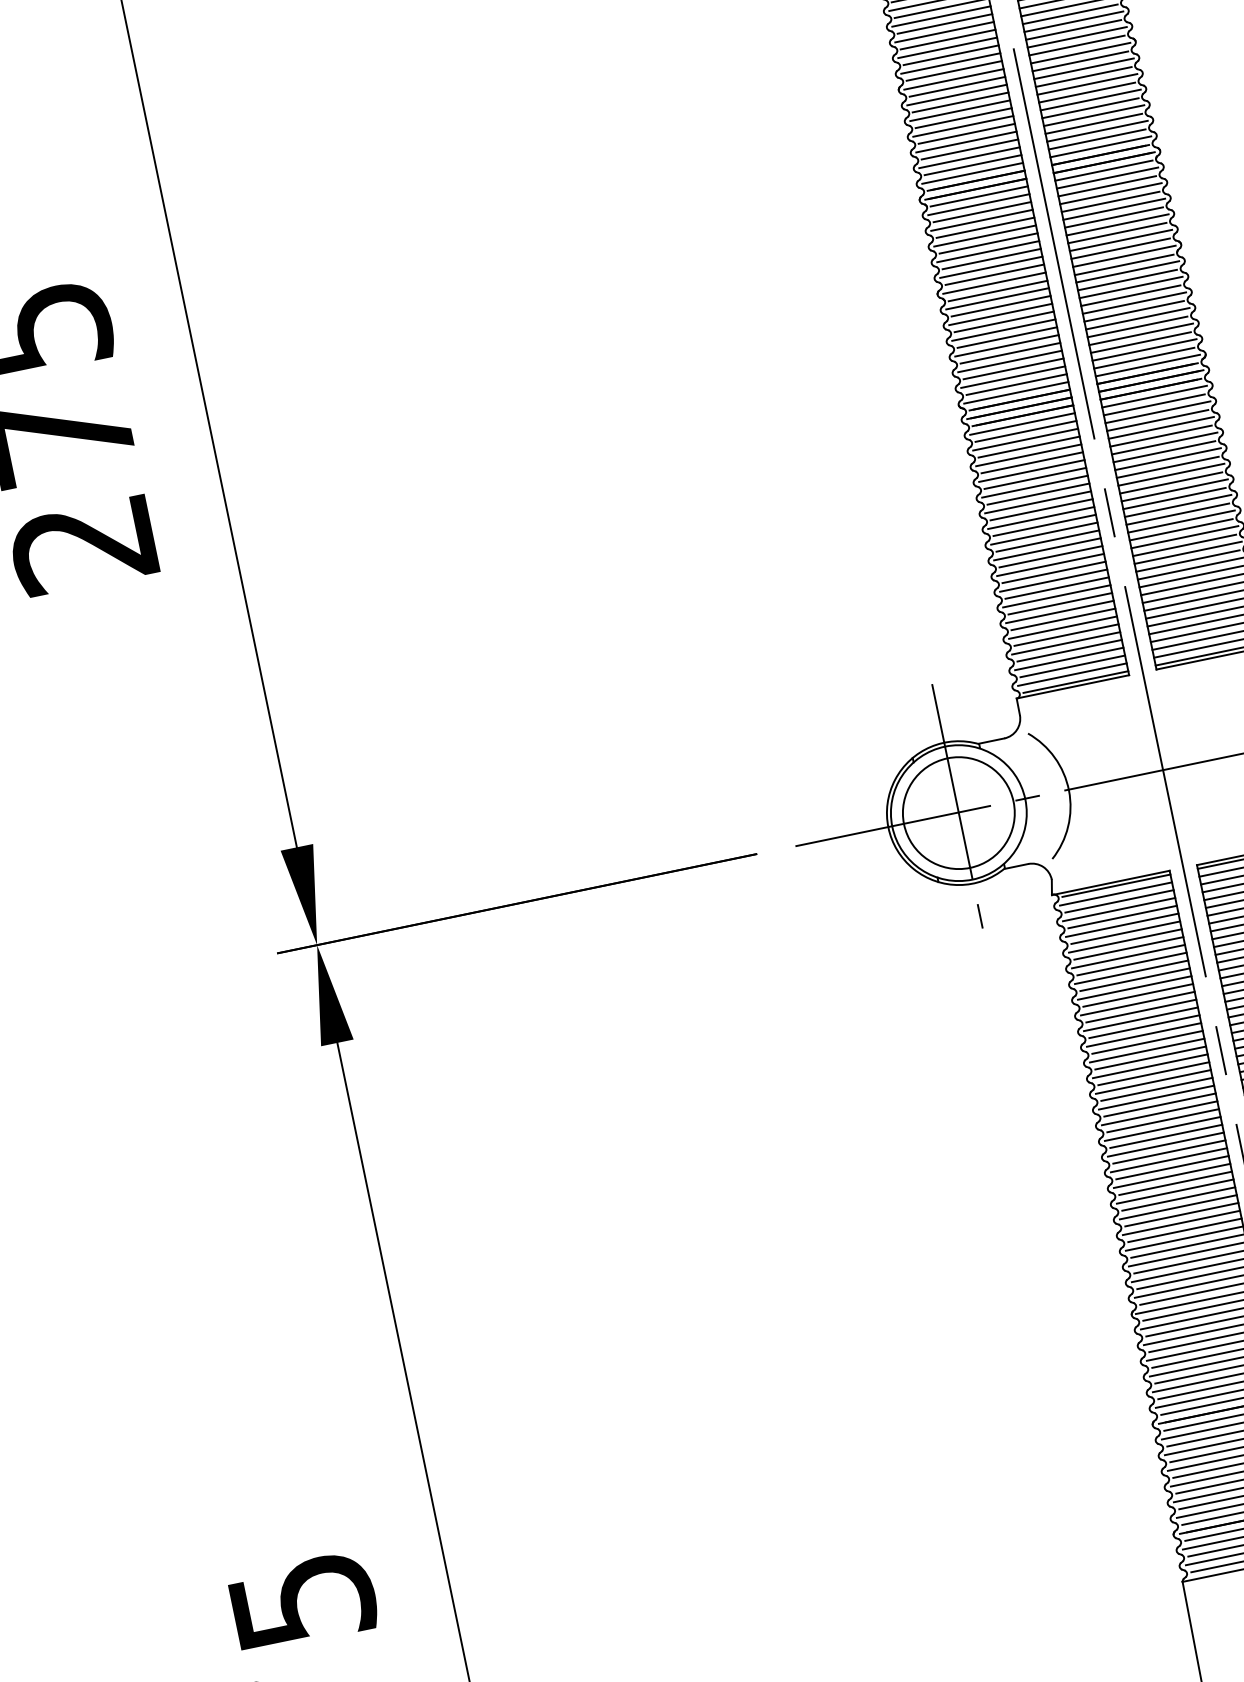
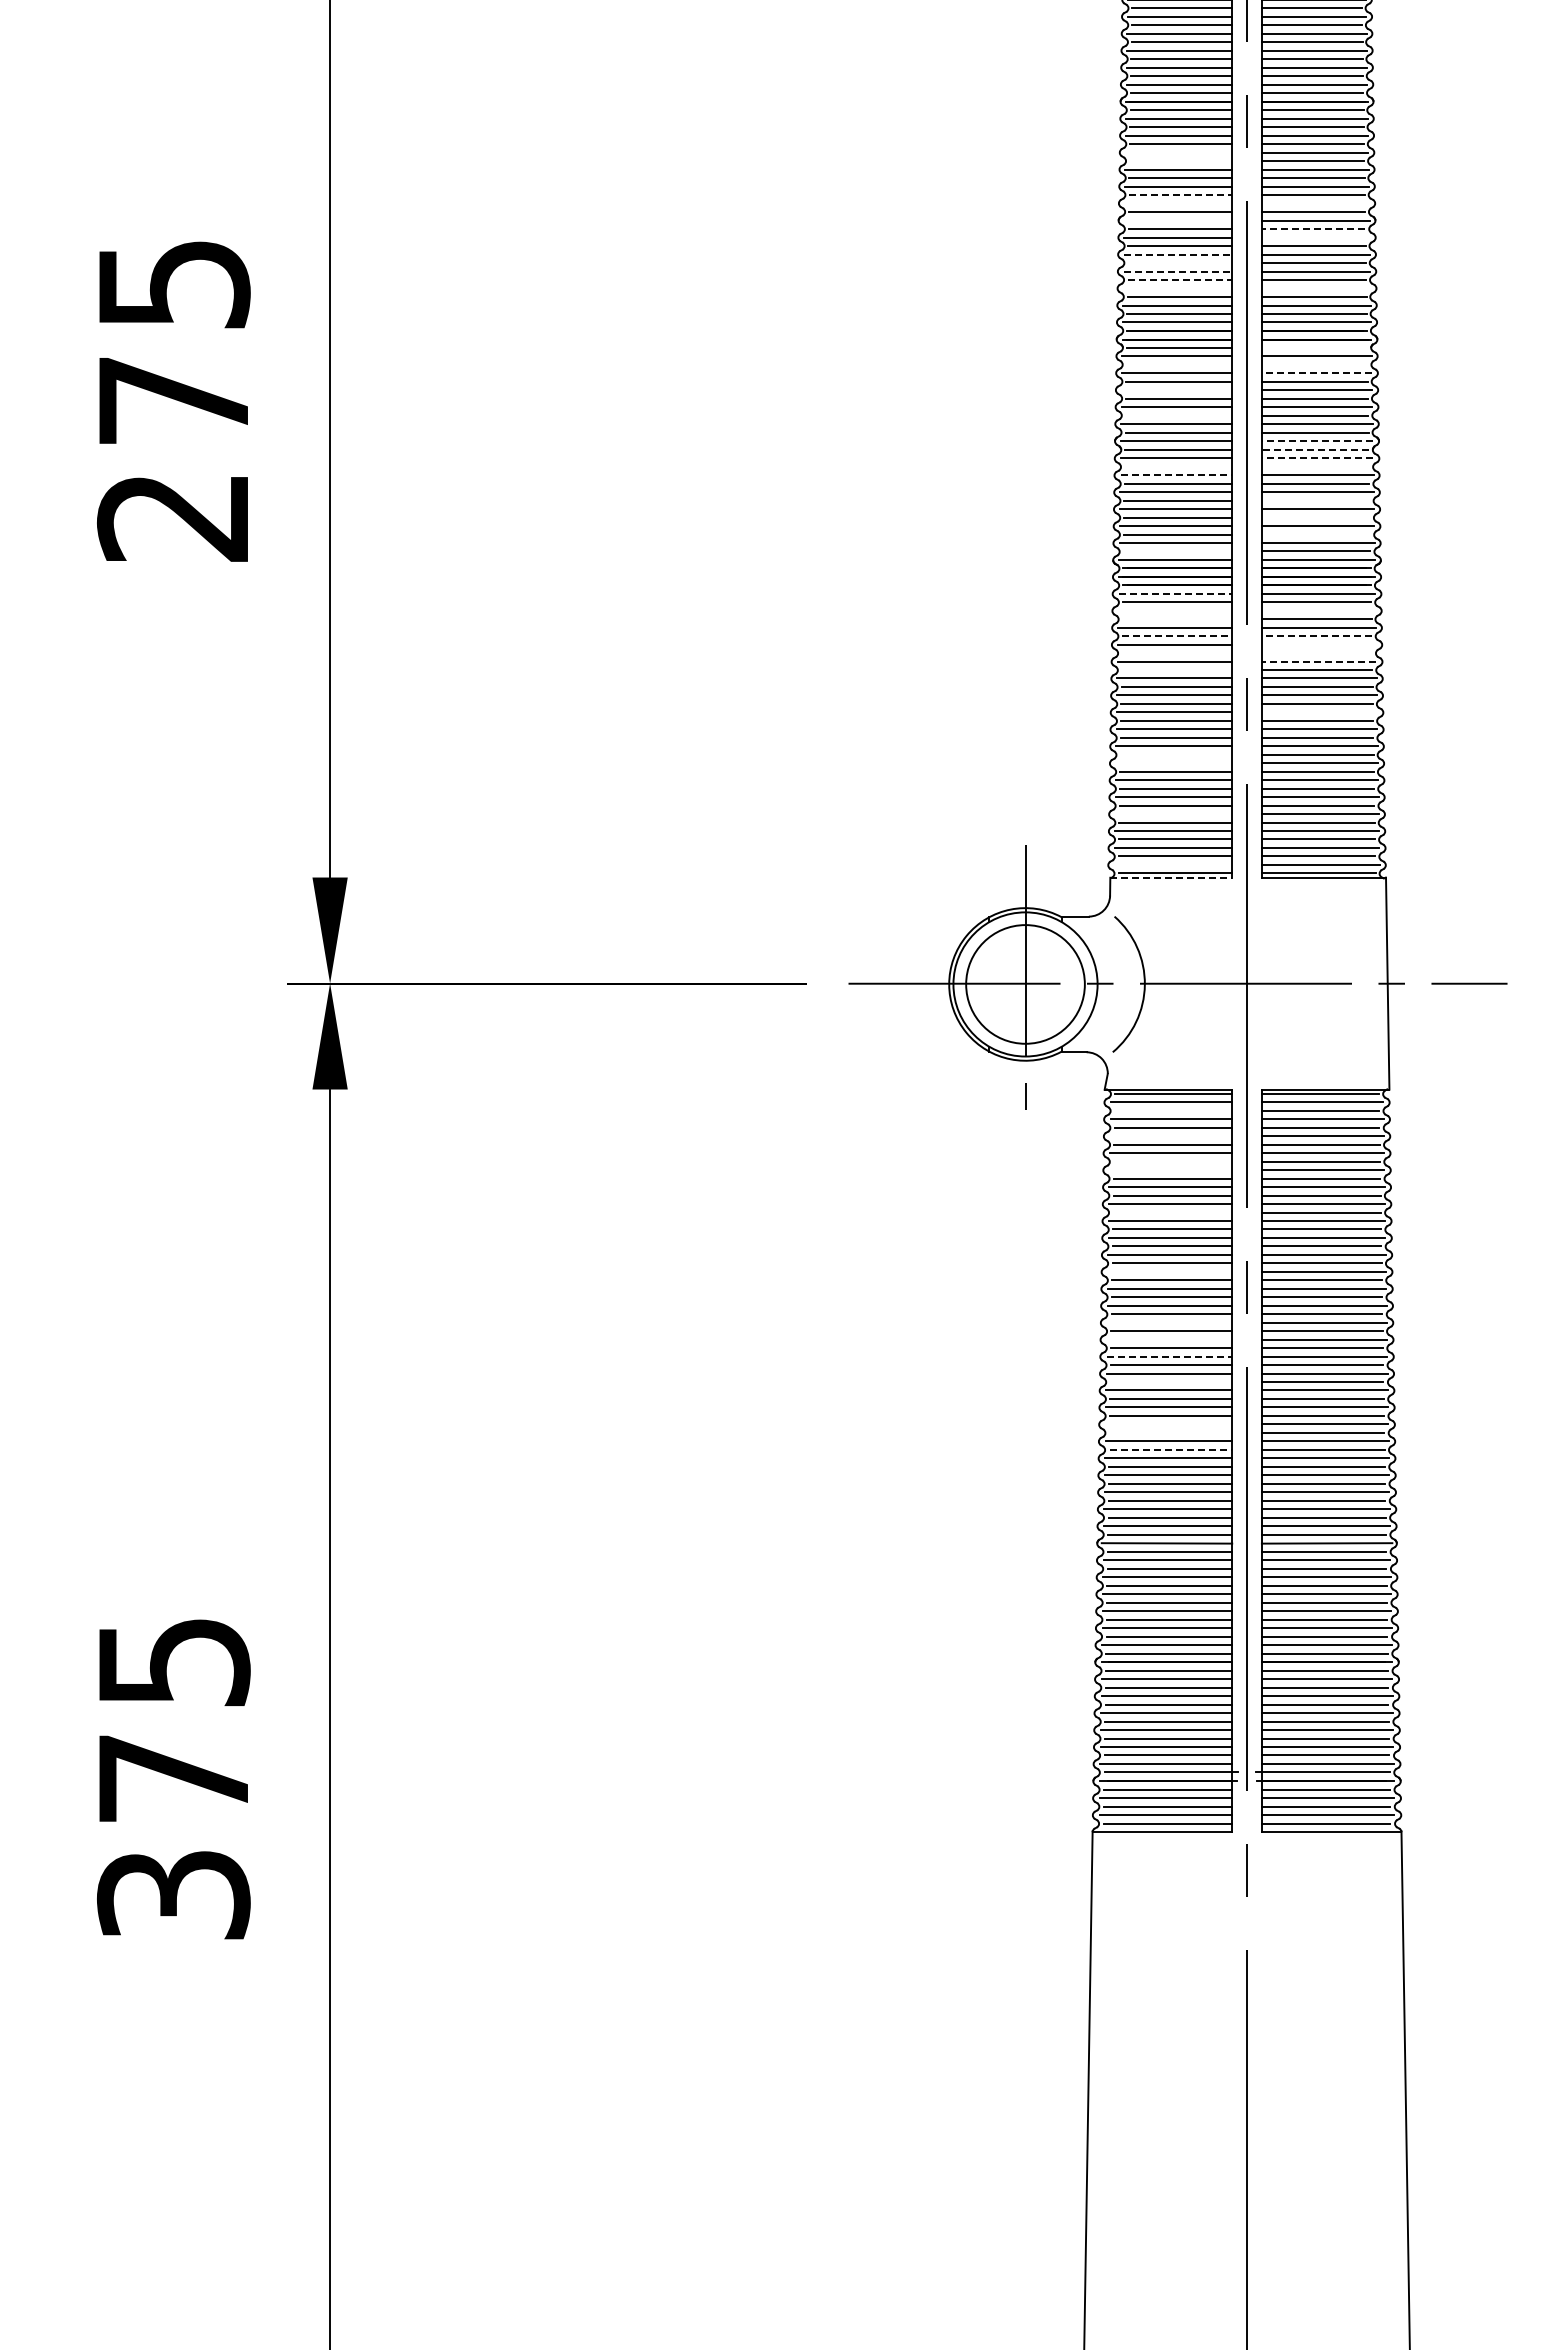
line: (941, 16) -> (1178, 152), removed
line: (944, 24) -> (1180, 161), removed
line: (1077, 37) -> (1315, 203), removed
line: (951, 55) -> (1180, 195), solid -> dashed
line: (1080, 61) -> (1313, 229), solid -> dashed
line: (950, 63) -> (1178, 203), removed
line: (1083, 68) -> (1315, 237), removed
line: (954, 79) -> (1178, 220), removed
line: (960, 110) -> (1178, 254), solid -> dashed
line: (1093, 115) -> (1315, 288), removed
line: (964, 118) -> (1180, 263), removed
line: (963, 126) -> (1178, 271), solid -> dashed
line: (967, 134) -> (1180, 280), solid -> dashed
line: (966, 142) -> (1177, 288), removed
line: (1103, 170) -> (1314, 347), removed
line: (1107, 186) -> (1314, 364), removed
line: (1110, 193) -> (1316, 373), solid -> dashed
line: (982, 211) -> (1179, 364), removed
line: (984, 236) -> (1176, 390), removed
line: (1124, 256) -> (1317, 441), solid -> dashed
line: (991, 259) -> (1178, 415), removed
line: (1123, 265) -> (1314, 450), solid -> dashed
line: (1127, 272) -> (1317, 458), solid -> dashed
line: (1127, 279) -> (1315, 466), removed
line: (1001, 306) -> (1178, 466), removed
line: (1133, 311) -> (1315, 500), removed
line: (1000, 314) -> (1176, 475), solid -> dashed
line: (1137, 326) -> (1315, 517), removed
line: (1140, 342) -> (1315, 534), removed
line: (1016, 384) -> (1177, 551), removed
line: (1157, 412) -> (1318, 610), removed
line: (1022, 423) -> (1175, 593), solid -> dashed
line: (1160, 436) -> (1316, 636), solid -> dashed
line: (1025, 439) -> (1175, 610), removed
line: (1164, 443) -> (1318, 644), removed
line: (1029, 447) -> (1177, 619), removed
line: (1164, 452) -> (1316, 653), removed
line: (1167, 459) -> (1318, 661), solid -> dashed
line: (1032, 463) -> (1177, 636), solid -> dashed
line: (1035, 478) -> (1177, 653), removed
line: (1038, 494) -> (1176, 670), removed
line: (1178, 506) -> (1319, 712), removed
line: (1054, 572) -> (1176, 754), removed
line: (1054, 580) -> (1174, 763), removed
line: (1062, 628) -> (1173, 814), removed
line: (1072, 674) -> (1173, 864), removed
line: (1073, 686) -> (1171, 877), solid -> dashed
line: (1119, 901) -> (1173, 1110), removed
line: (1122, 925) -> (1171, 1136), removed
line: (1129, 948) -> (1173, 1161), removed
line: (1128, 957) -> (1170, 1170), removed
line: (1138, 995) -> (1172, 1212), removed
line: (1147, 1050) -> (1170, 1271), removed
line: (1156, 1097) -> (1169, 1322), removed
line: (1159, 1113) -> (1169, 1339), removed
line: (1162, 1128) -> (1169, 1356), solid -> dashed
line: (1169, 1152) -> (1171, 1382), removed
line: (1174, 1191) -> (1168, 1424), removed
line: (1178, 1198) -> (1170, 1432), removed
line: (1182, 1214) -> (1171, 1449), solid -> dashed

